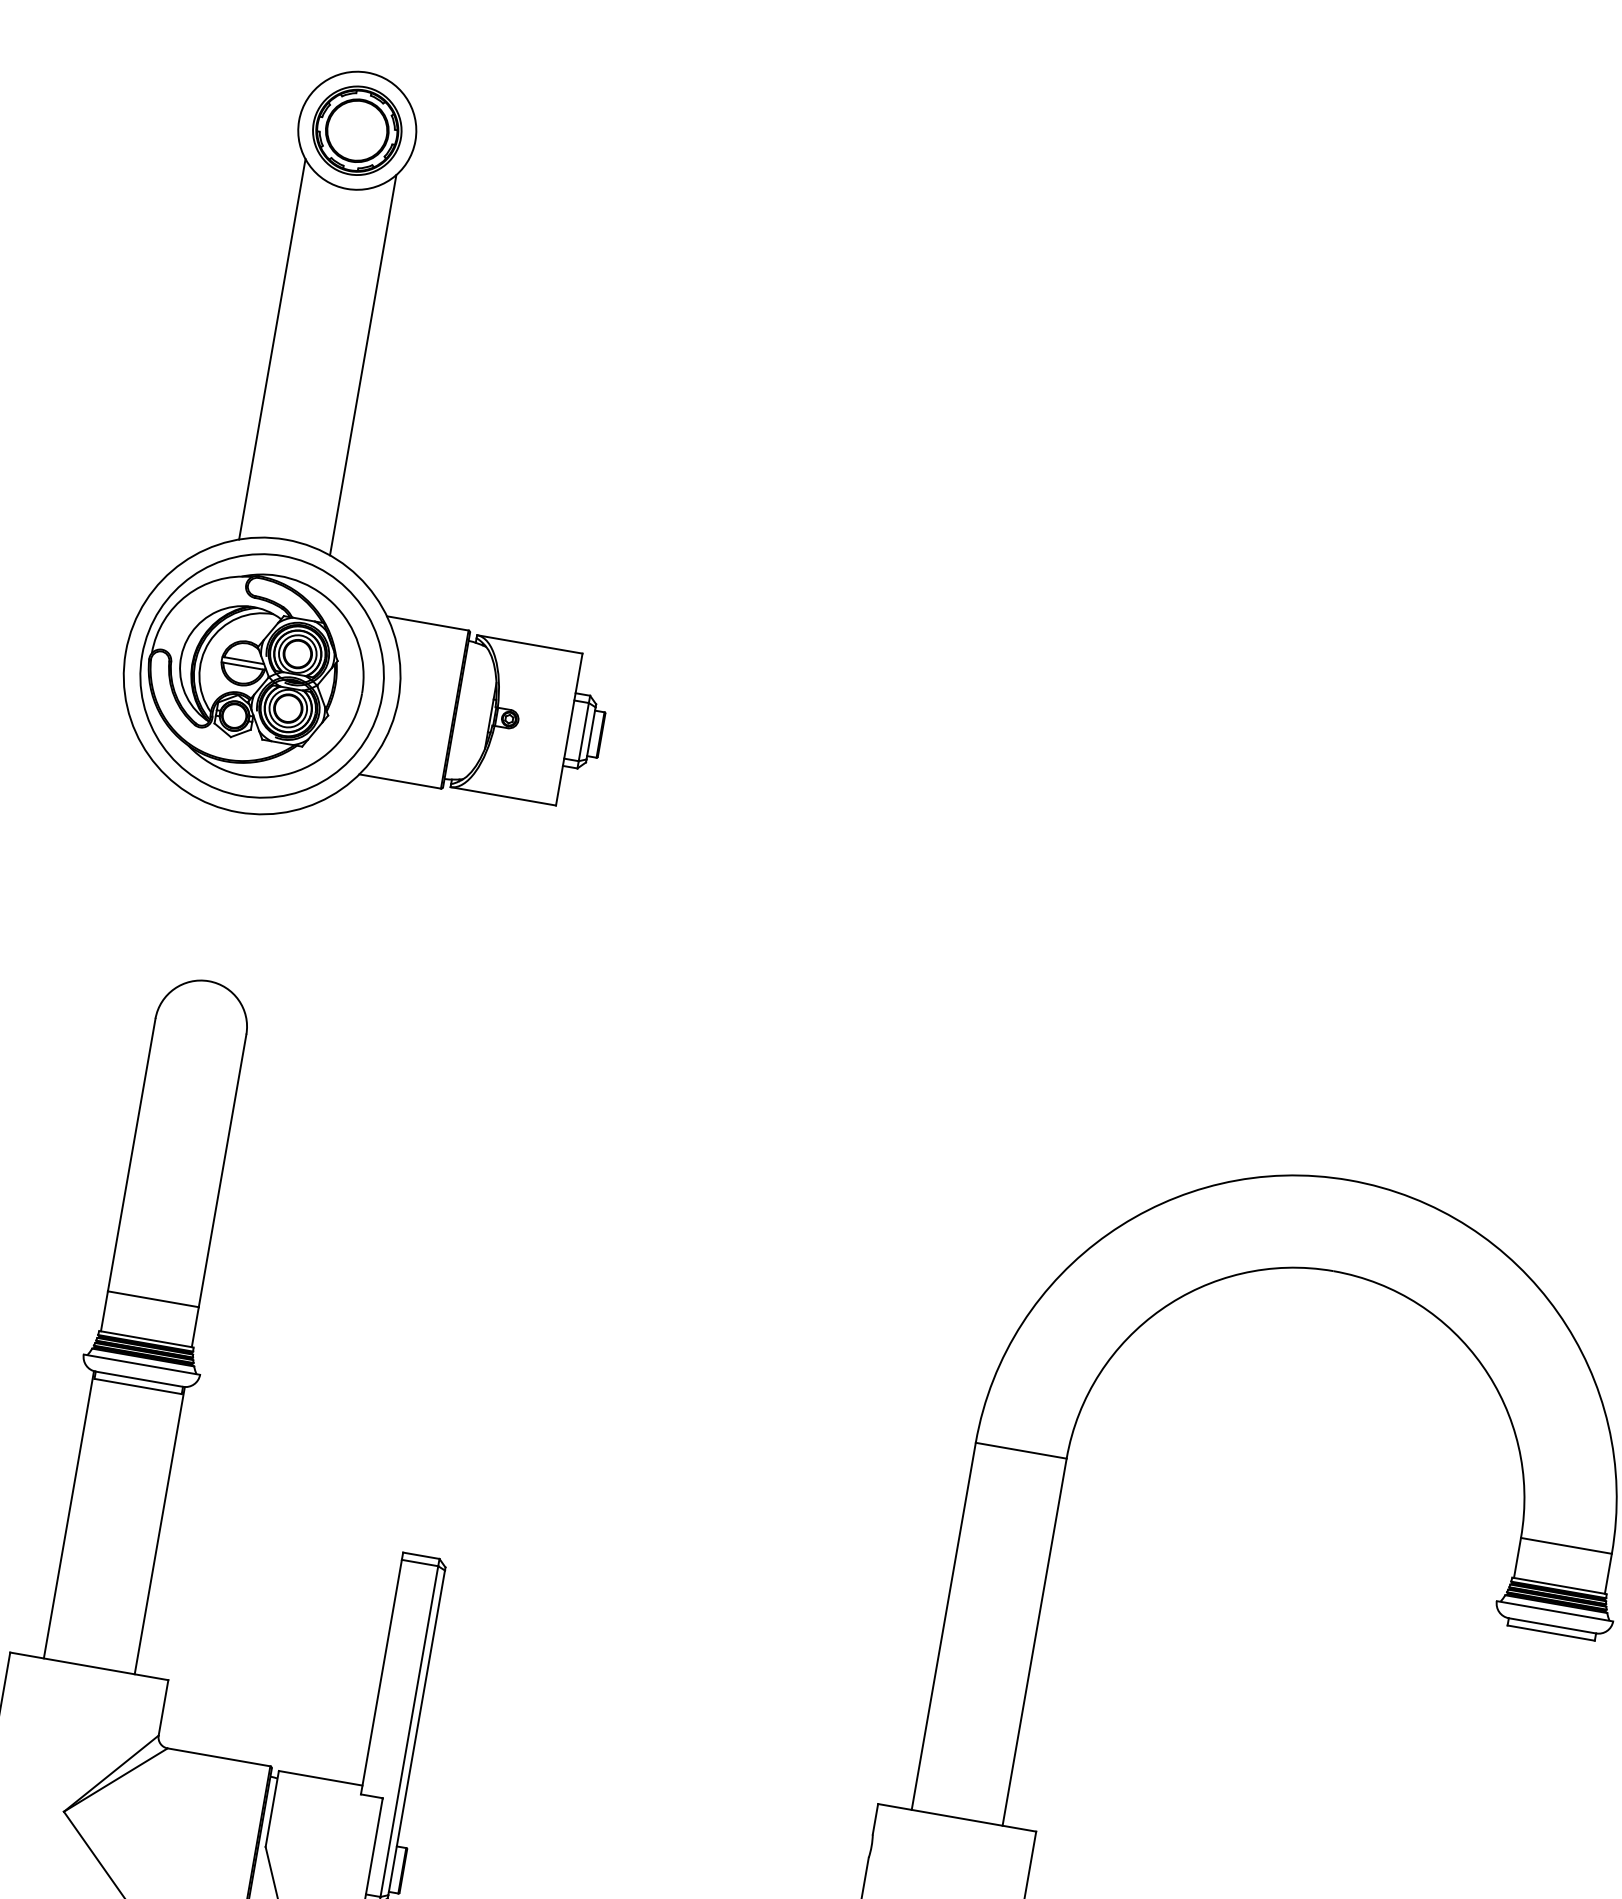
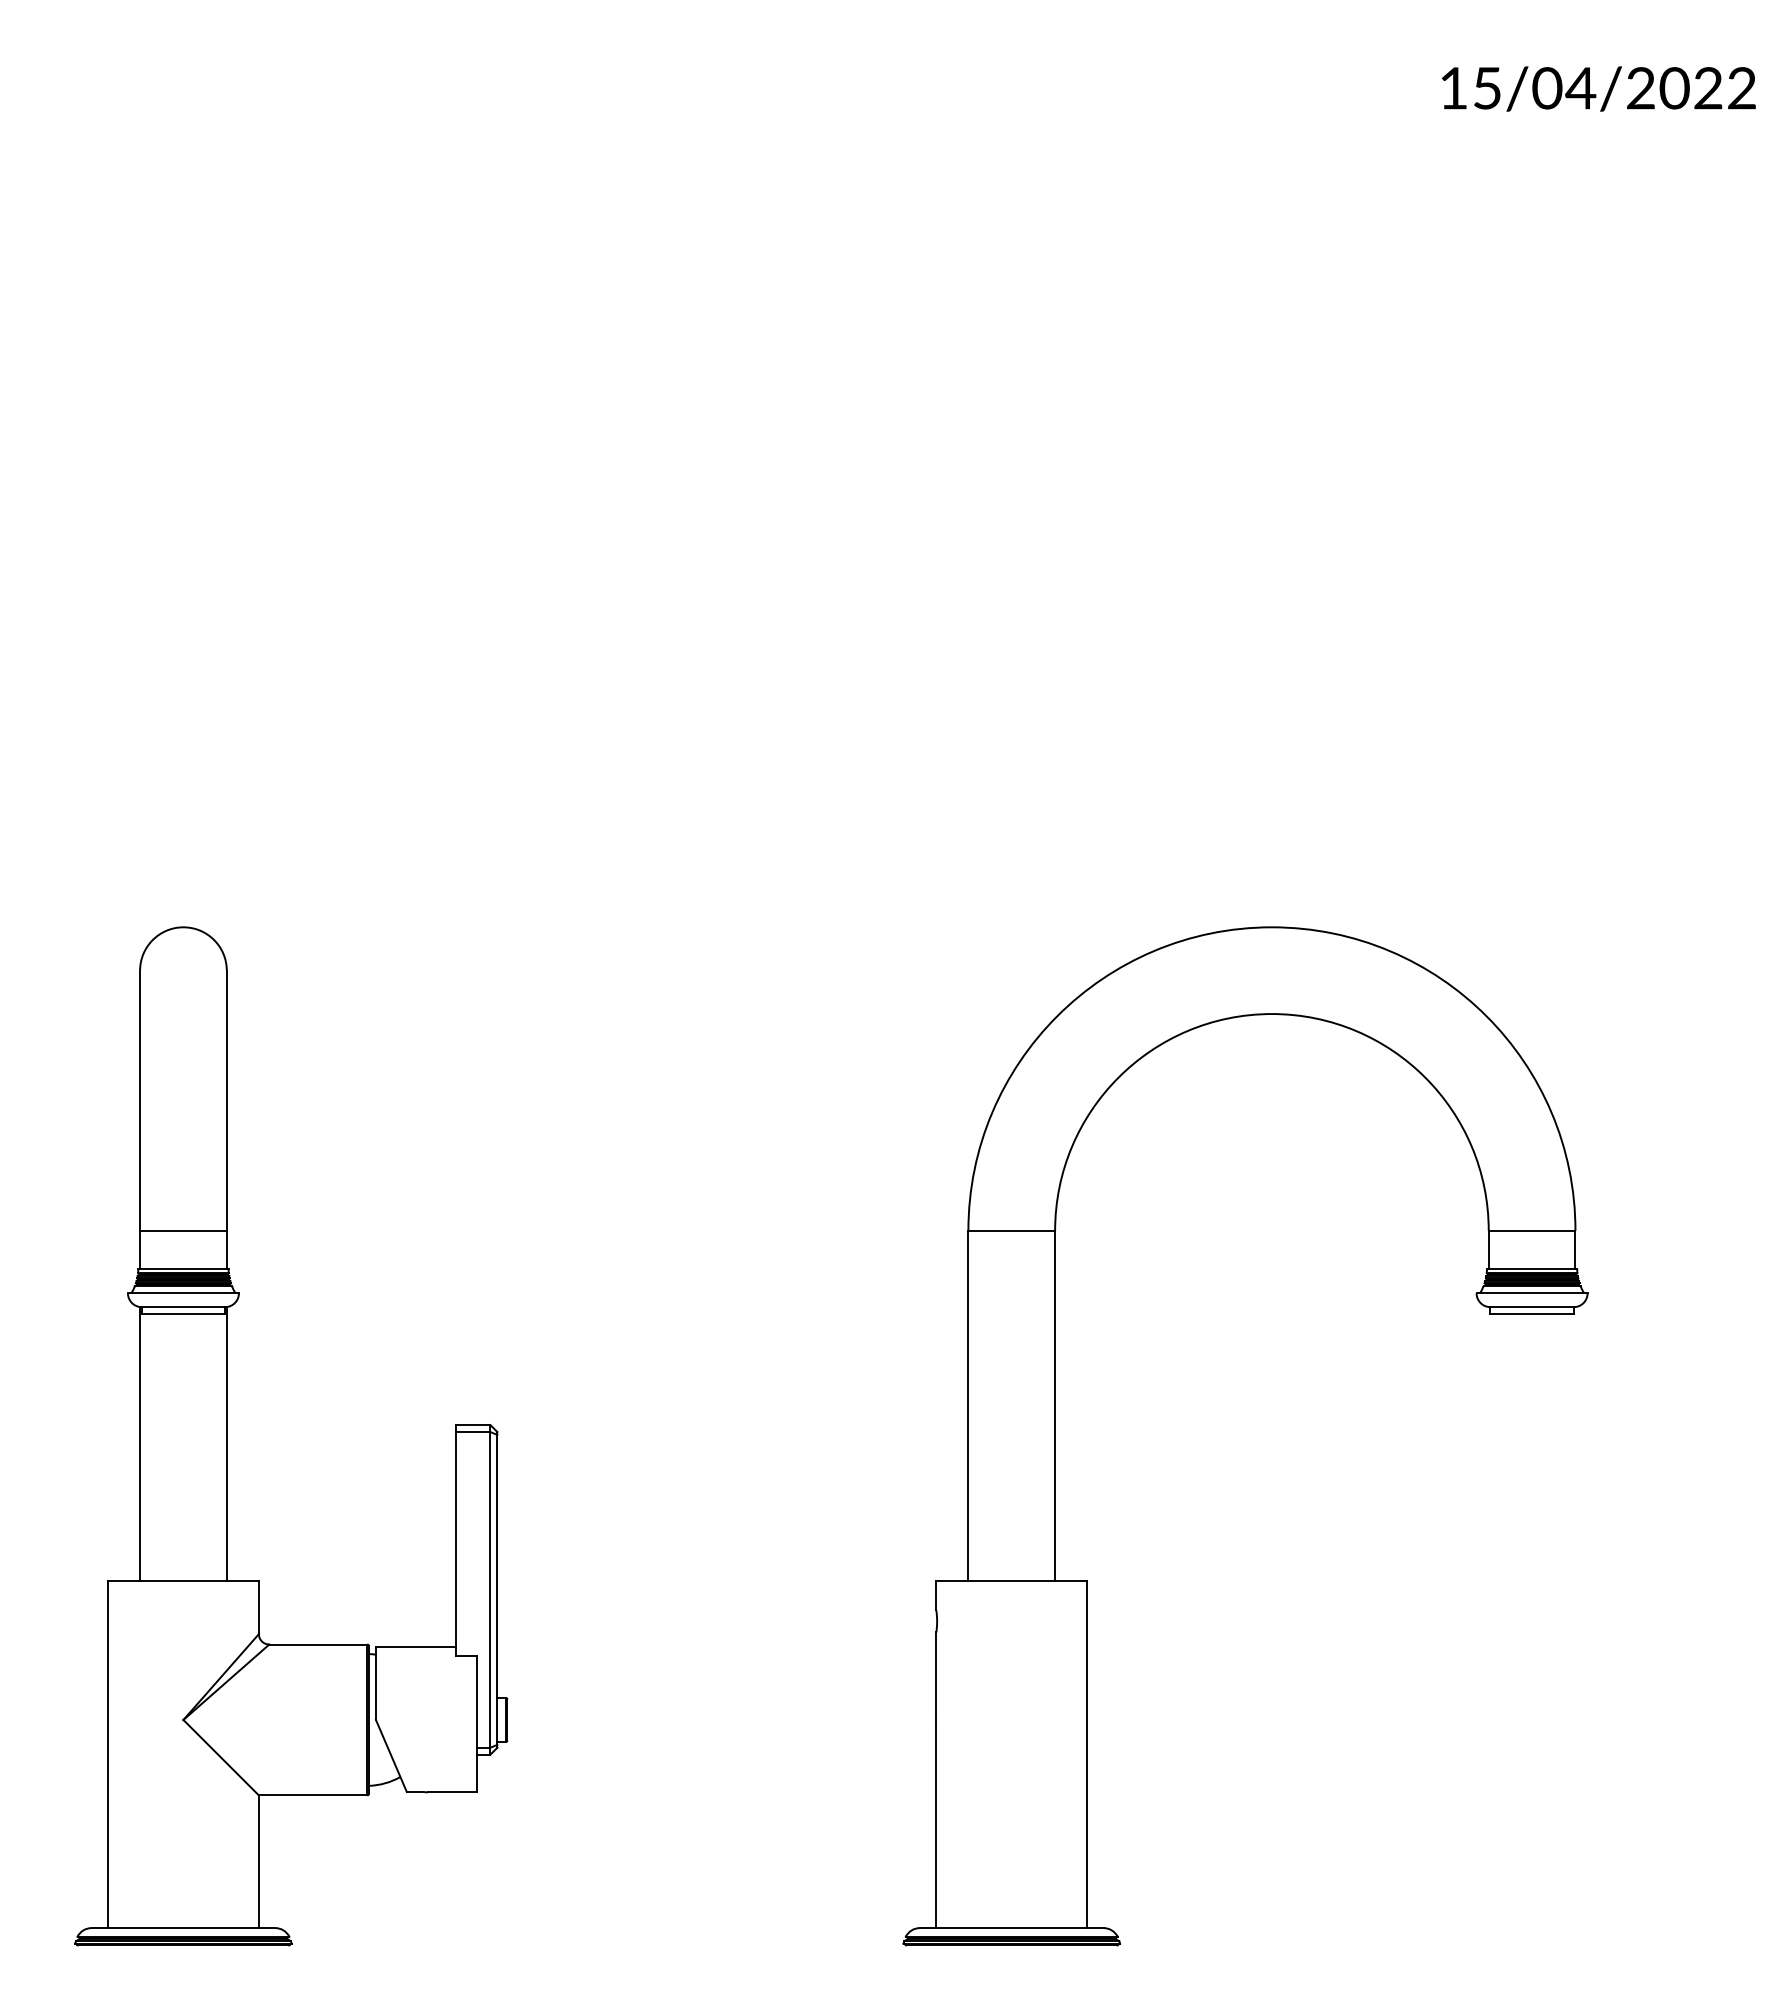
part: (349, 449) -> (227, 412), removed

